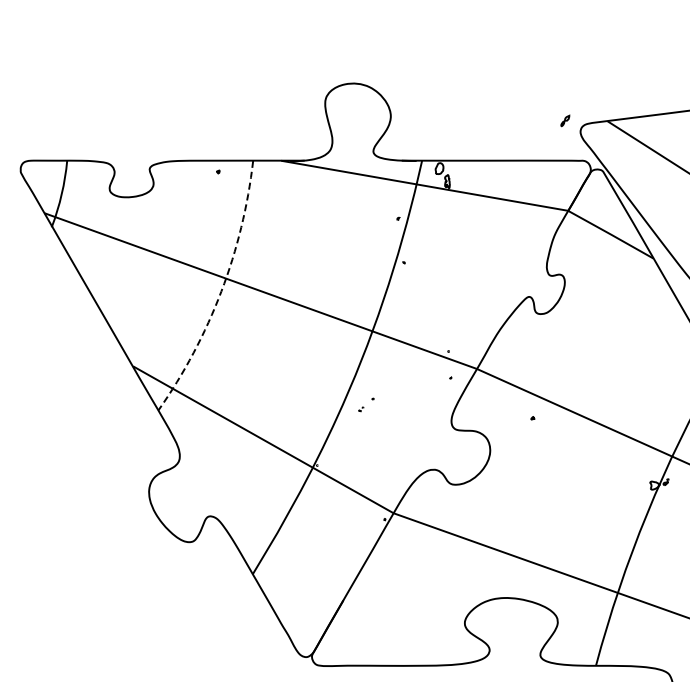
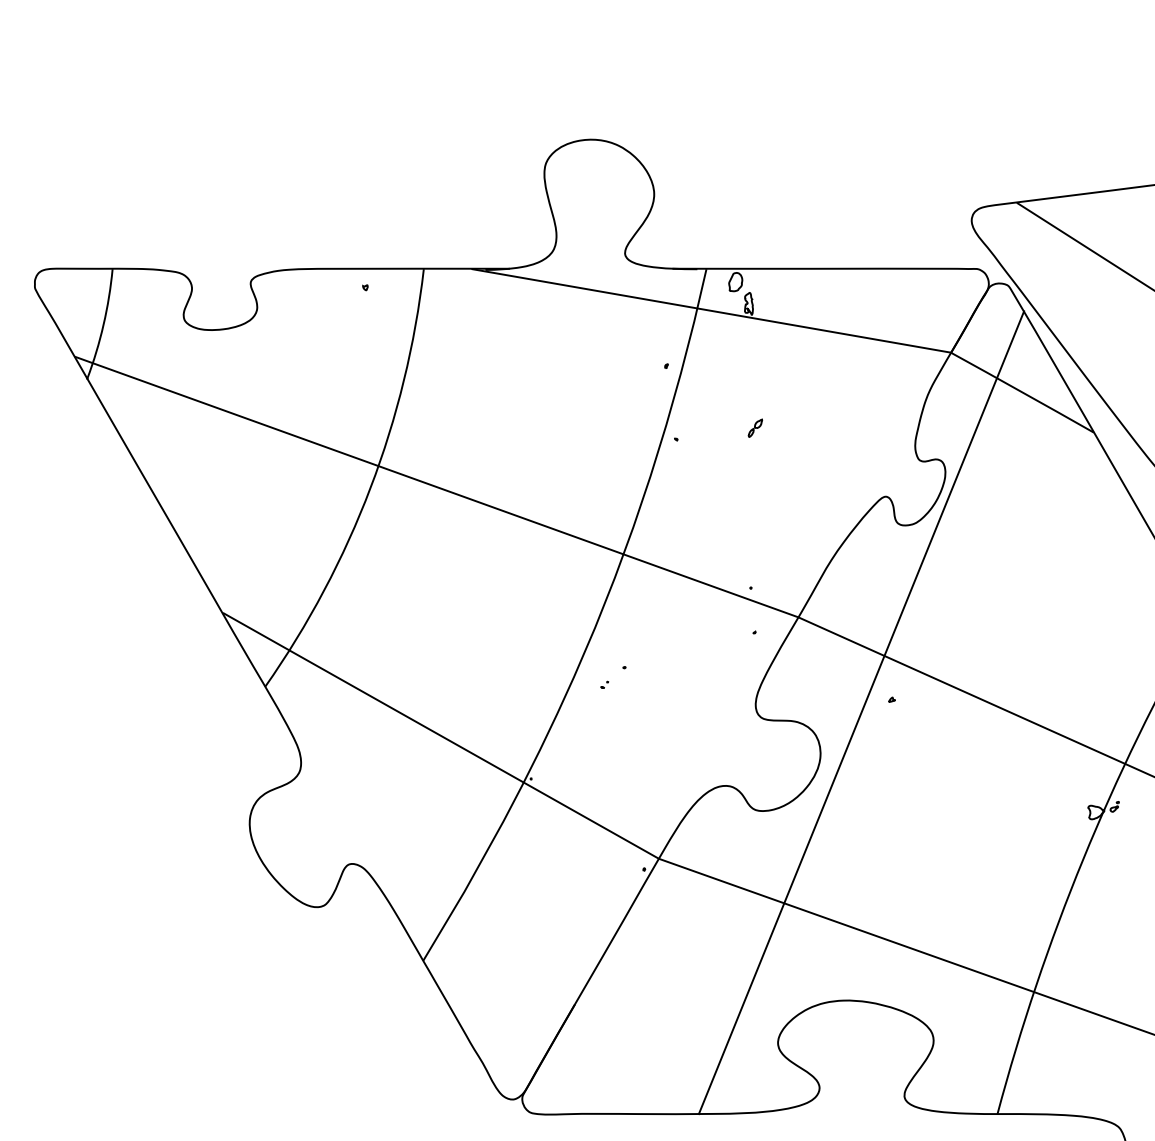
part: (565, 120) -> (755, 427), moved
arc: (221, 291) -> (370, 487), dashed -> solid
line: (514, 425) -> (861, 711), added

